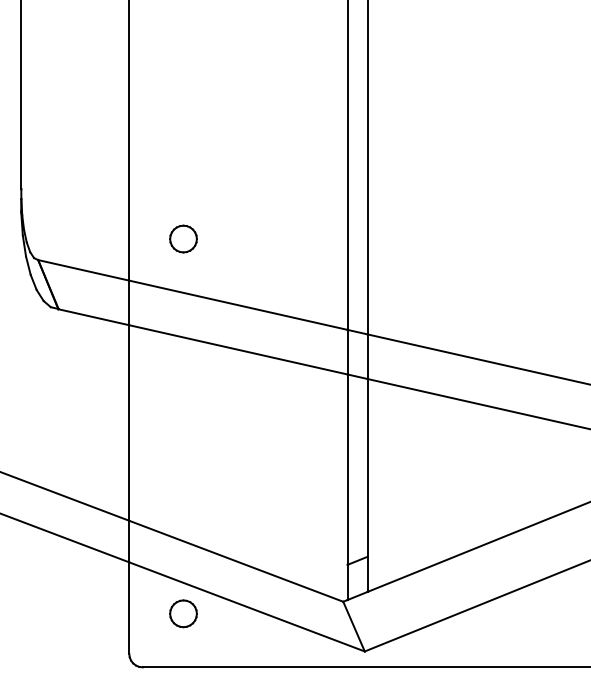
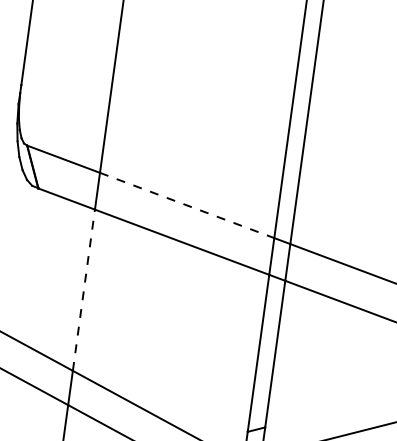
part: (183, 238) -> (149, 144), removed
line: (238, 305) -> (187, 205), solid -> dashed
line: (129, 423) -> (84, 290), solid -> dashed

